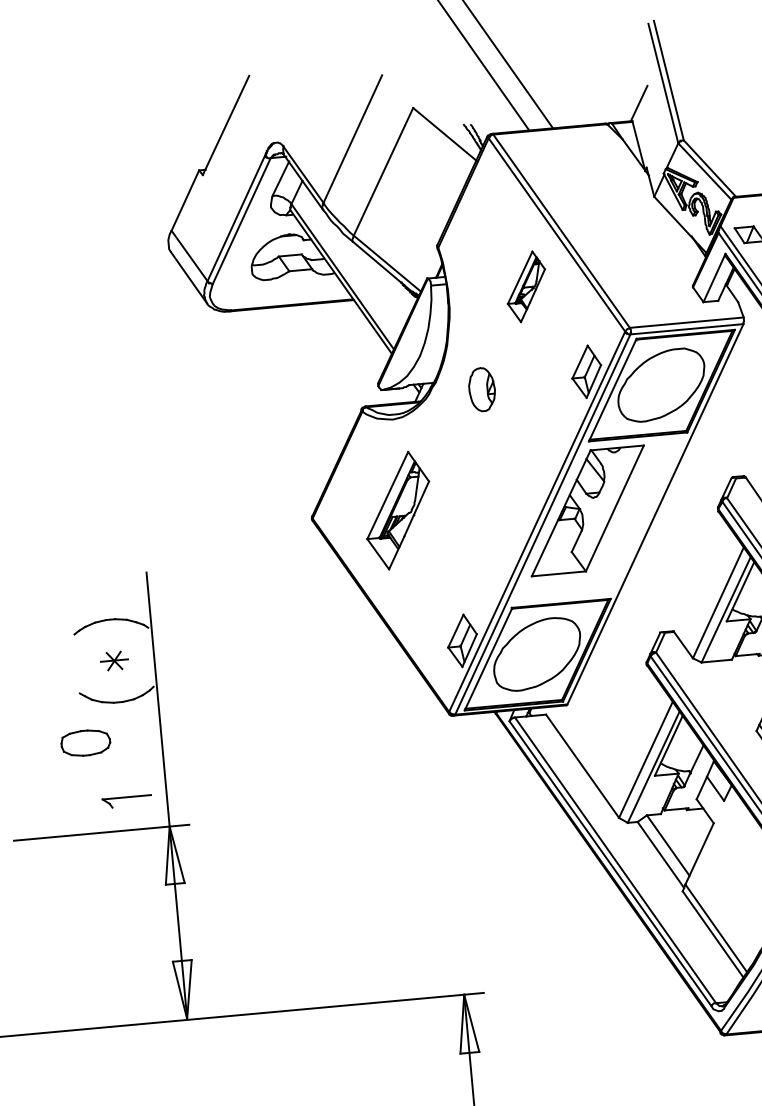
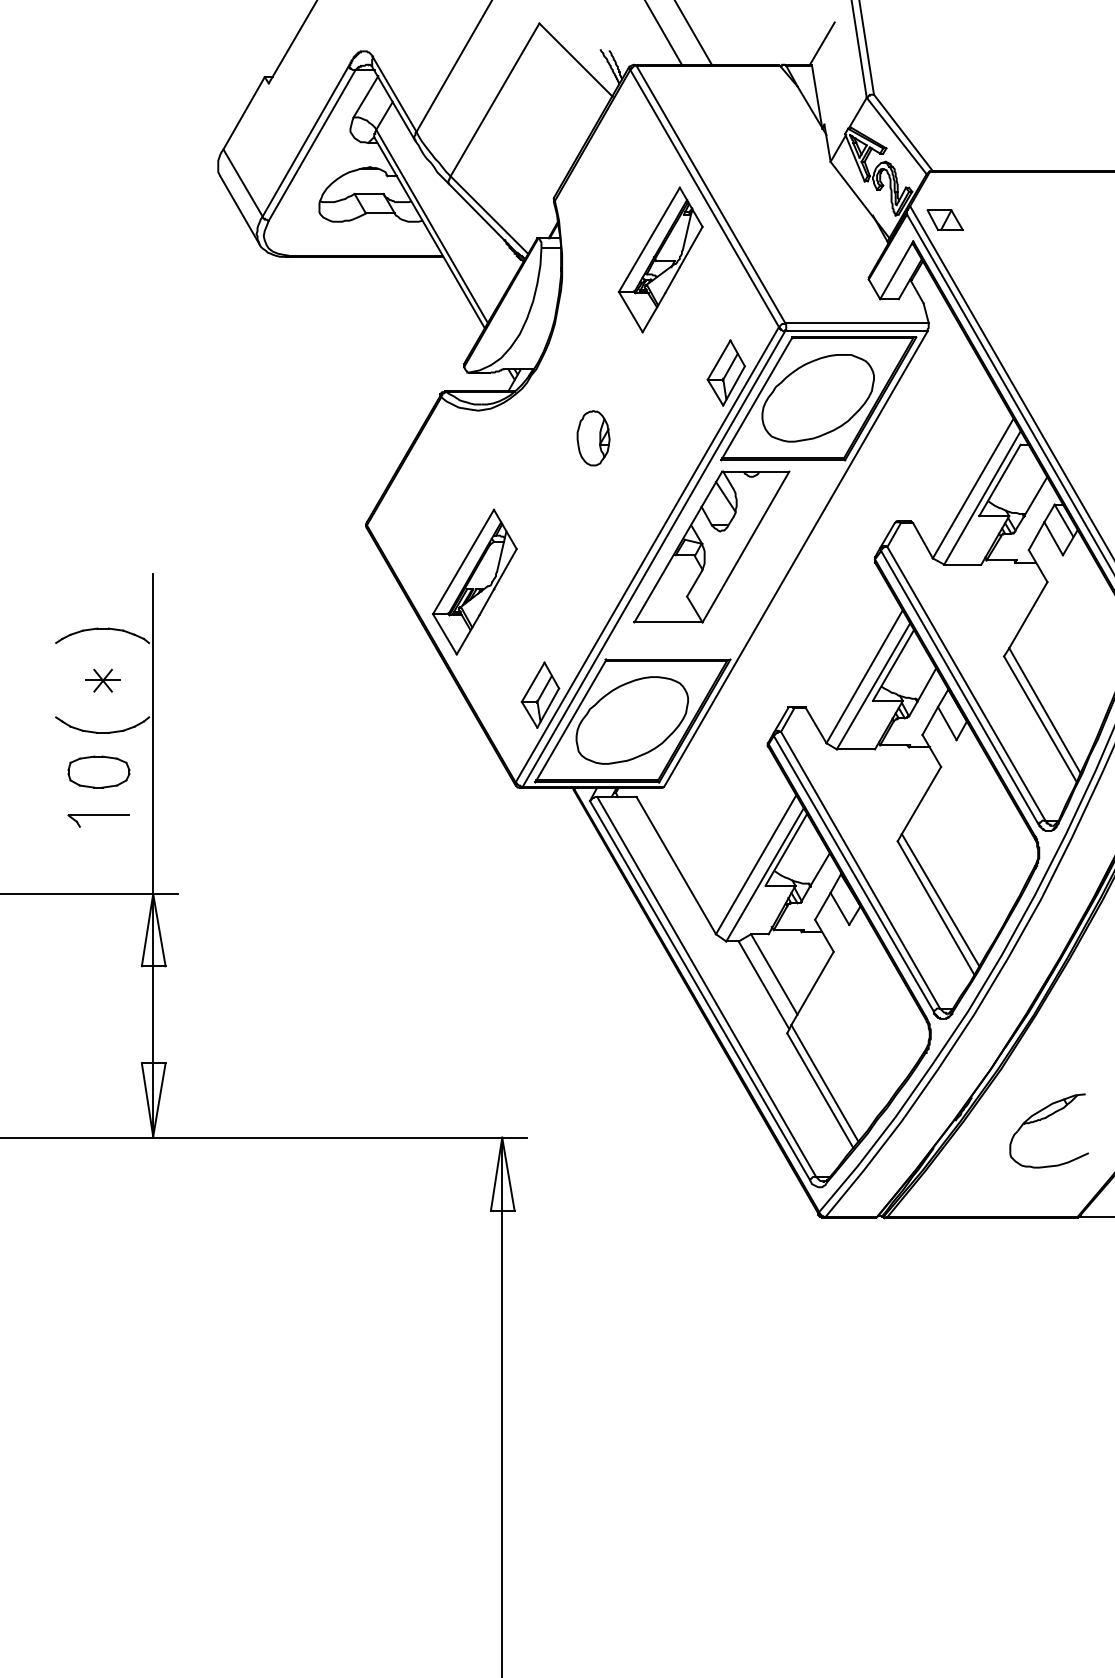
part: (526, 286) -> (660, 259), size x1.67
part: (482, 389) -> (593, 438), moved
part: (397, 510) -> (474, 581), moved
part: (85, 742) -> (98, 771), moved
part: (126, 801) -> (98, 820), moved

